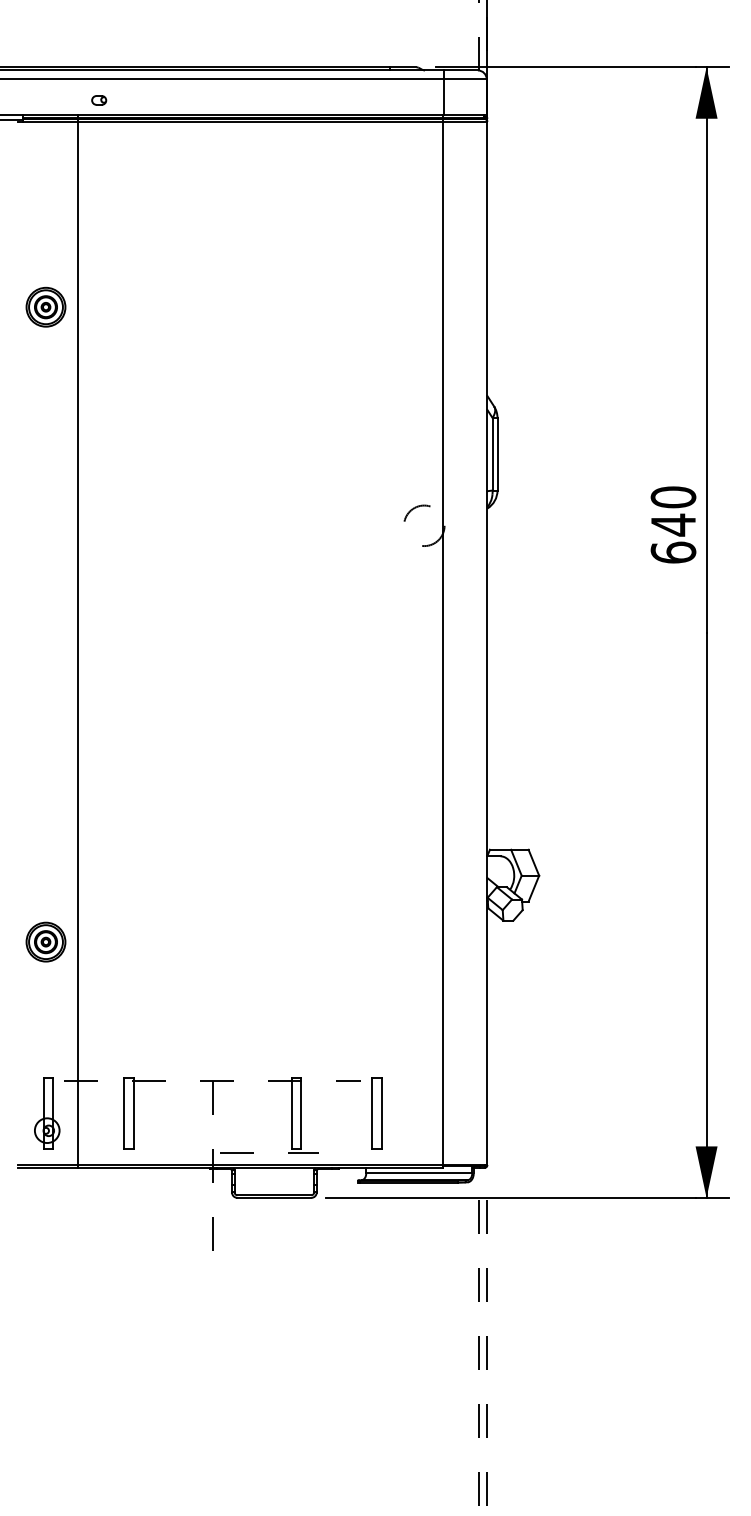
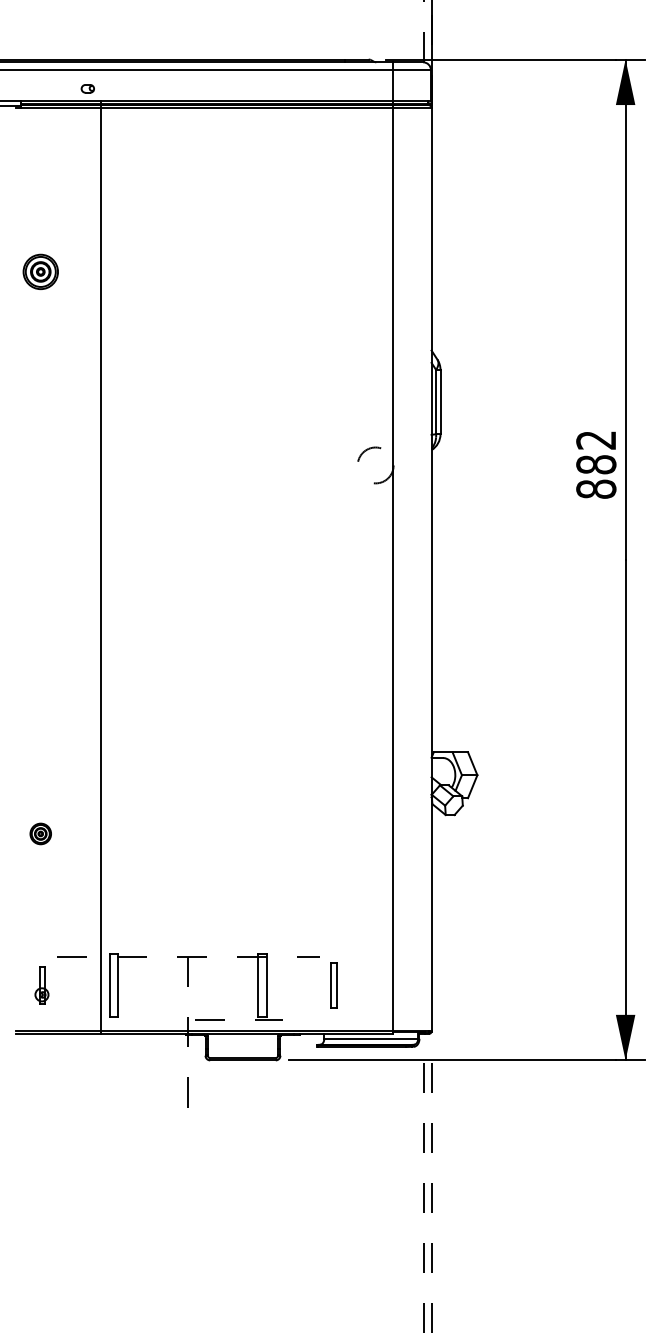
text: (673, 524) -> (596, 464), 640 -> 882
line: (78, 640) -> (100, 566), moved
part: (45, 941) -> (40, 833), size x0.6
part: (47, 1113) -> (42, 985), size x0.6
part: (376, 1113) -> (333, 985), size x0.7

